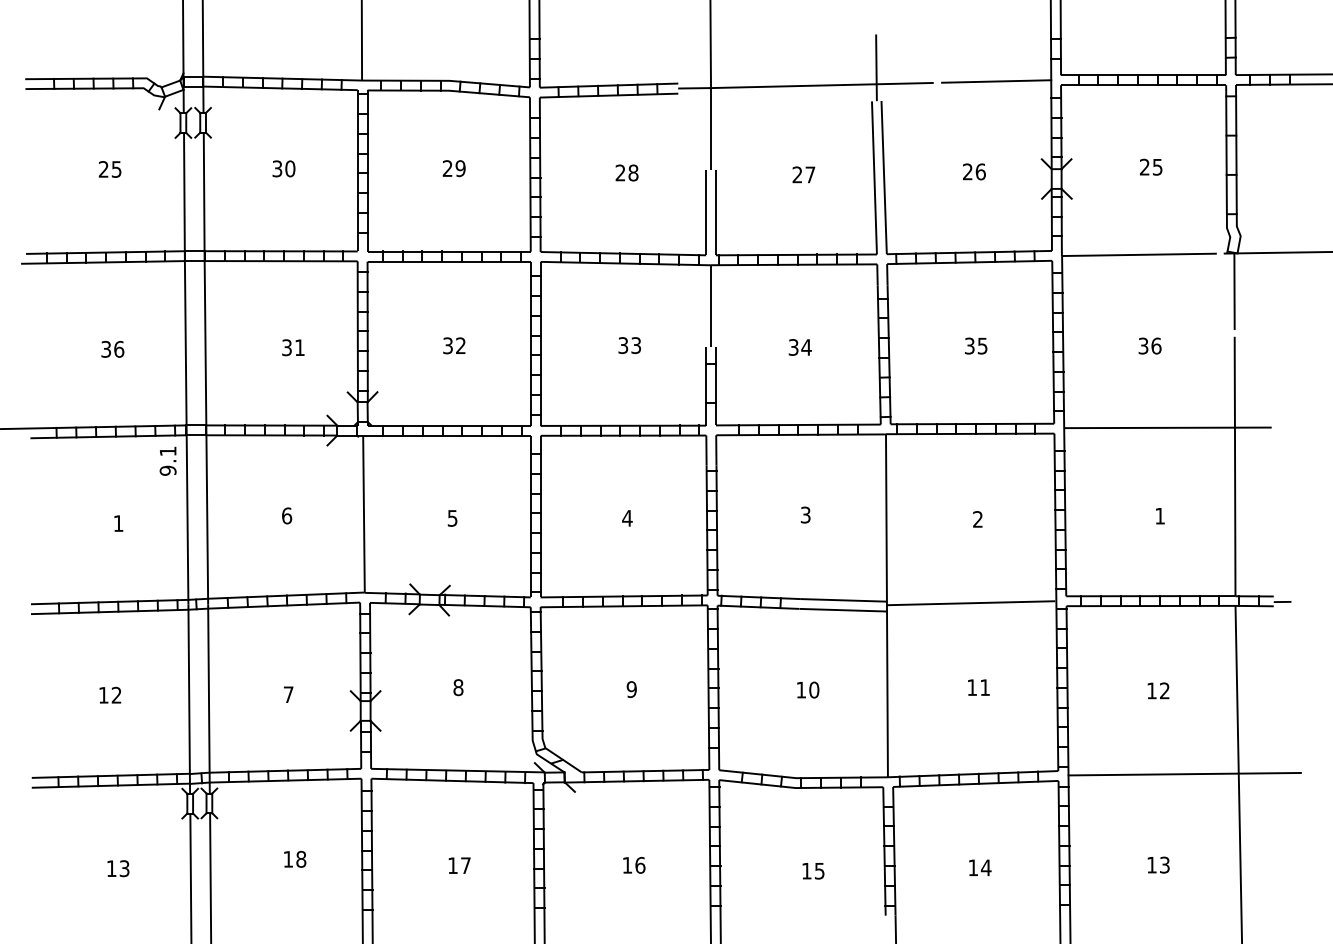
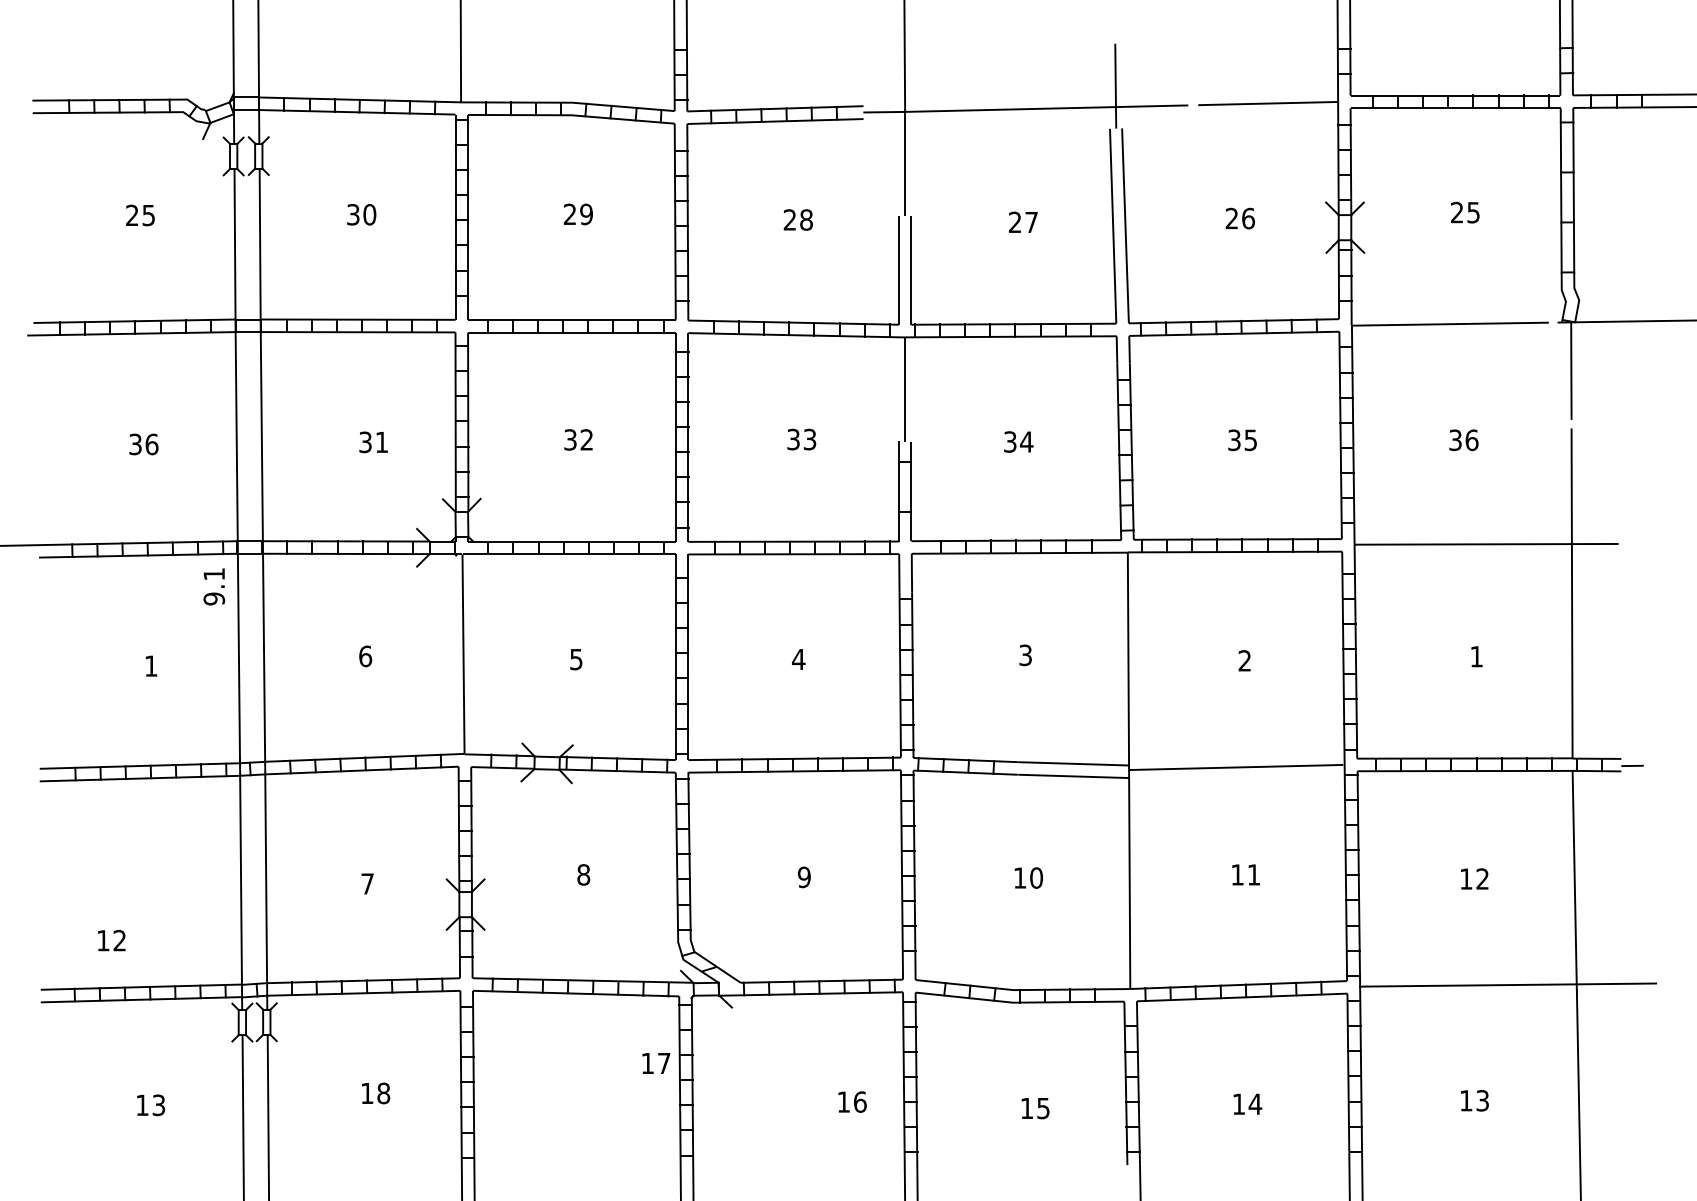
text: (110, 695) -> (111, 940), moved
text: (634, 864) -> (852, 1101), moved
text: (459, 865) -> (656, 1063), moved

